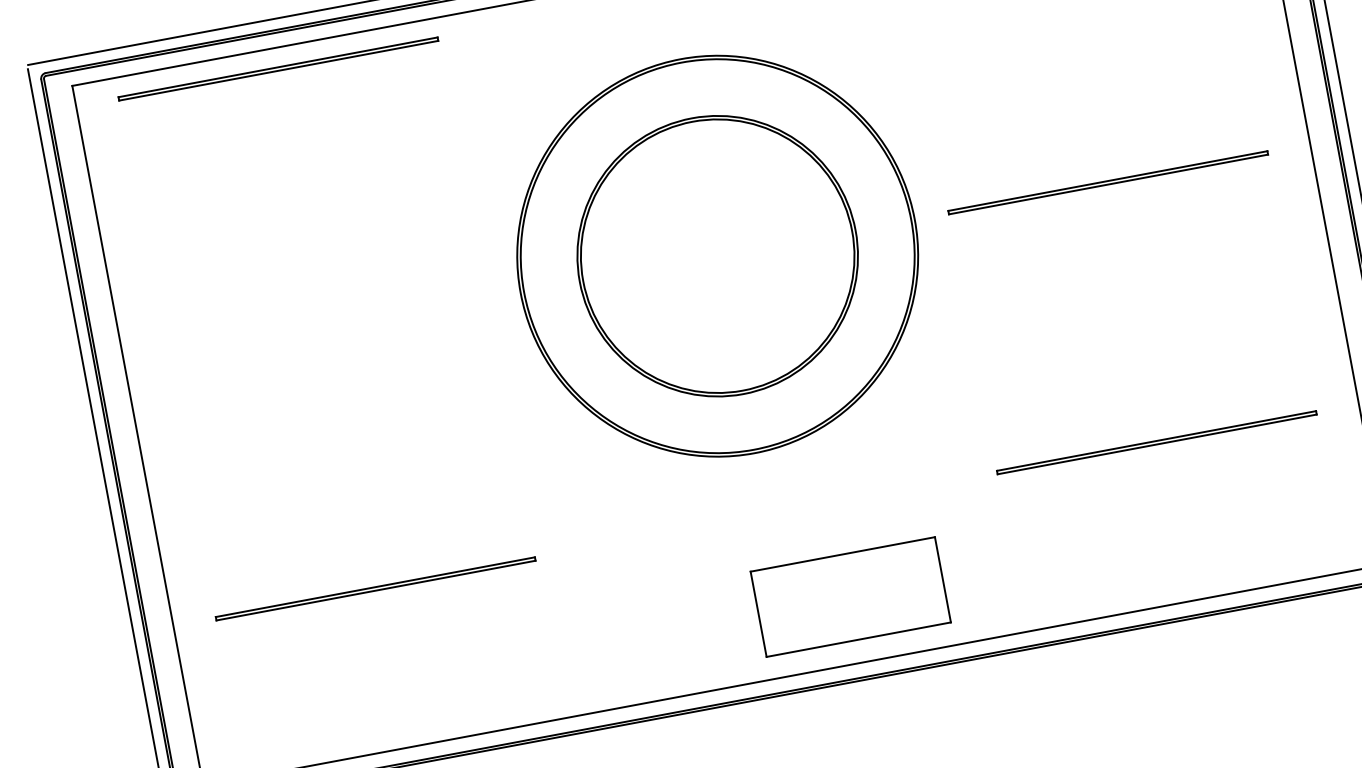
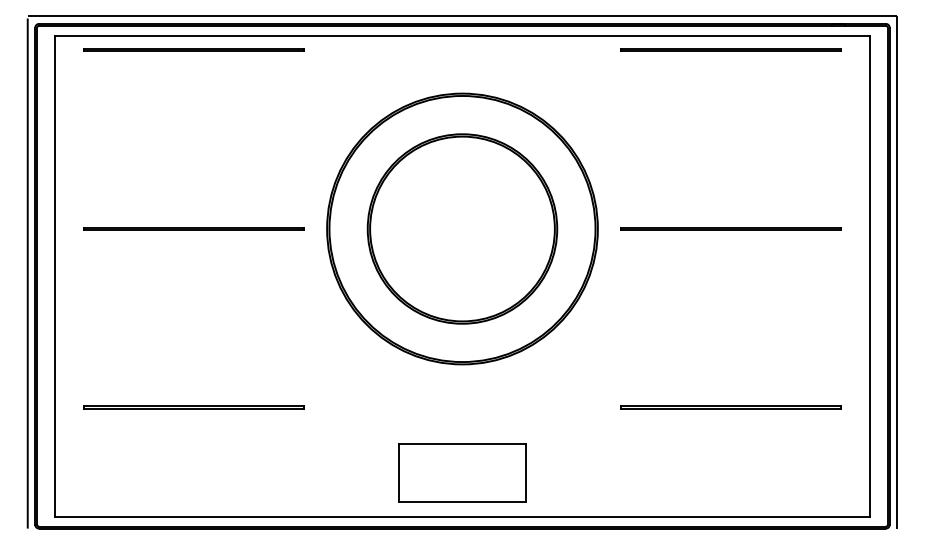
line: (326, 328) -> (193, 228), added
part: (850, 596) -> (462, 472), moved

